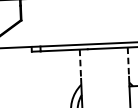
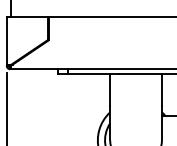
line: (128, 62) -> (161, 90), dashed -> solid
line: (80, 64) -> (110, 90), dashed -> solid

